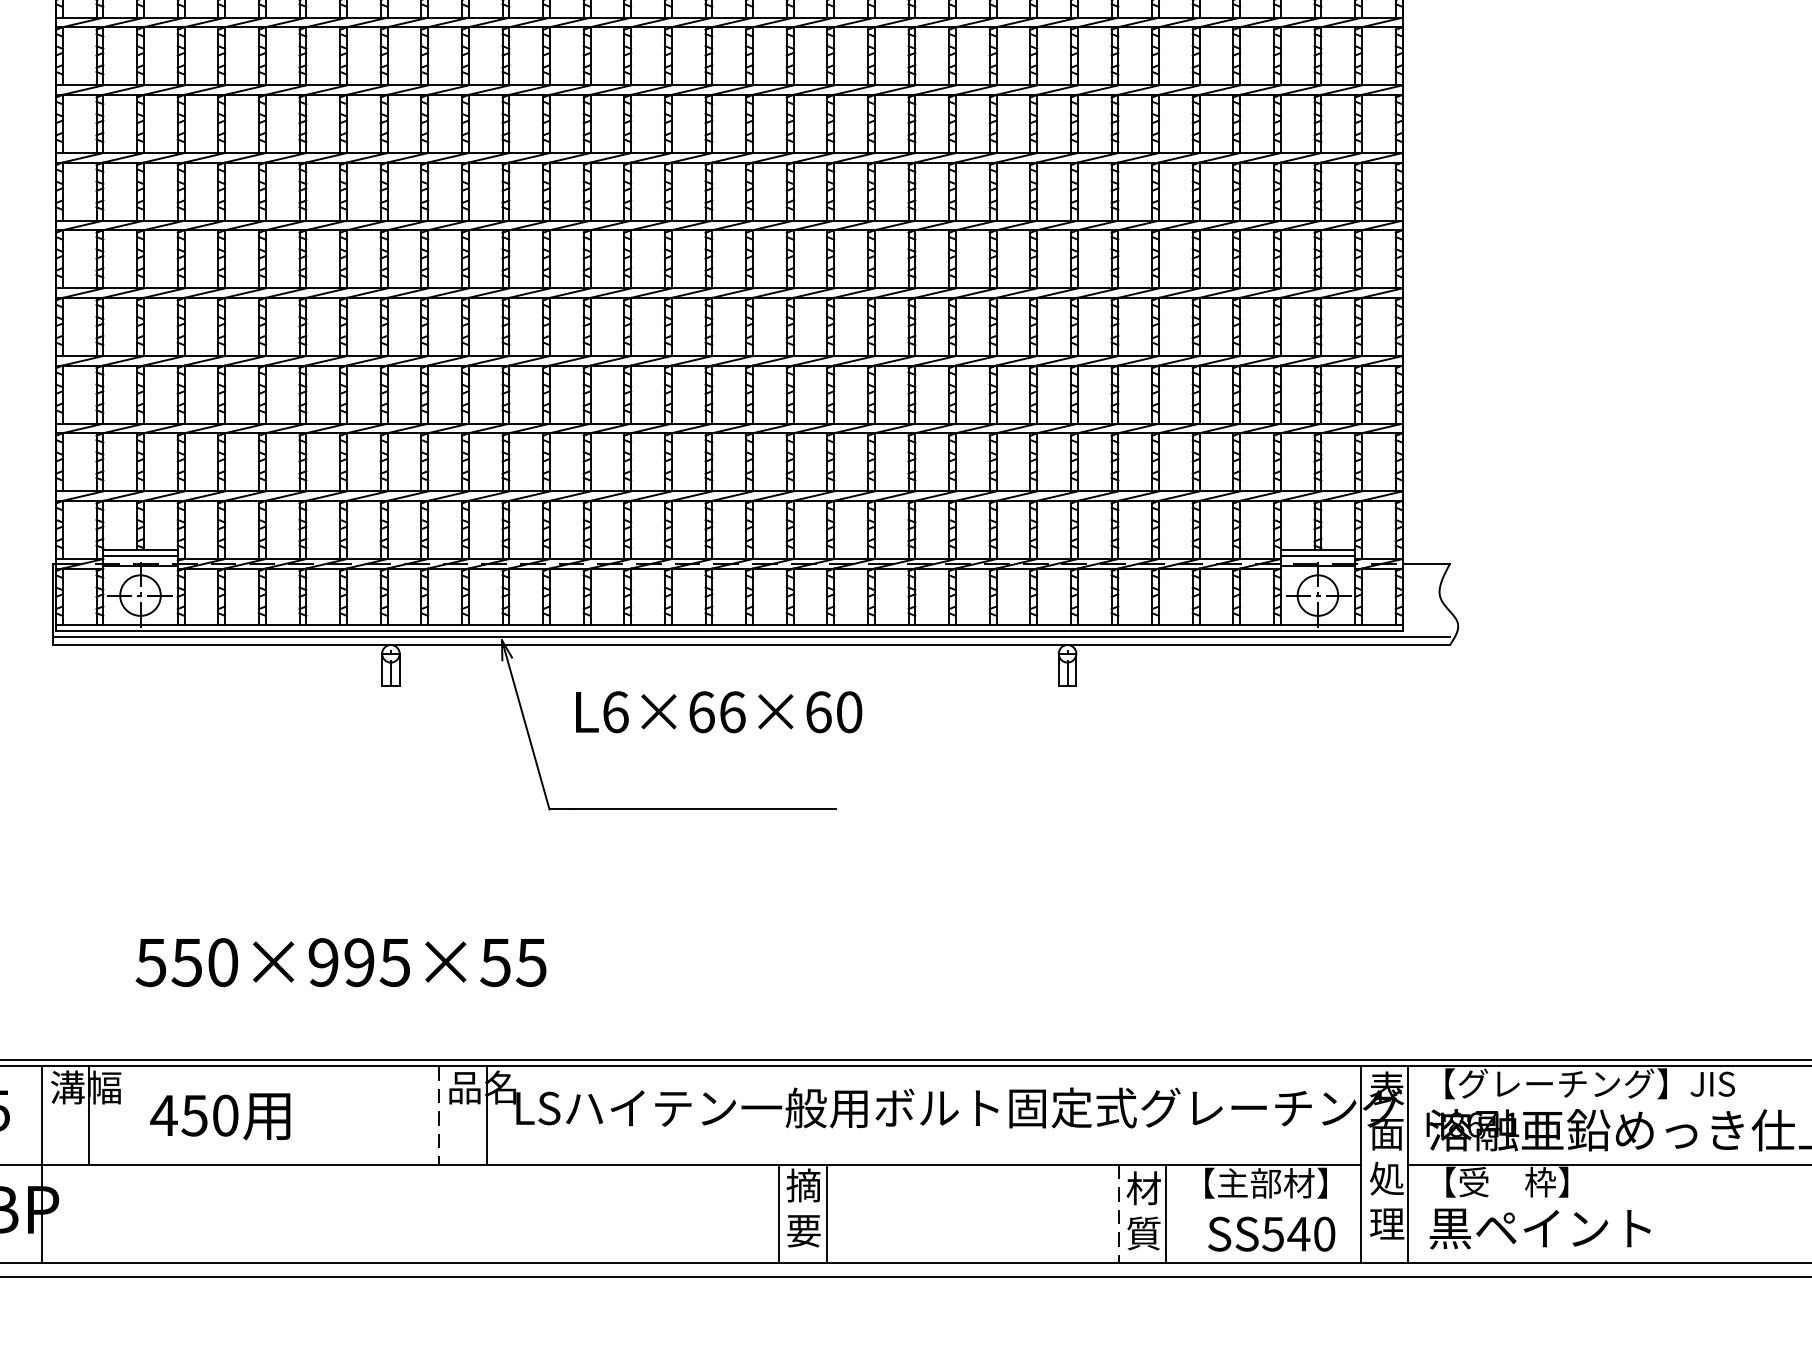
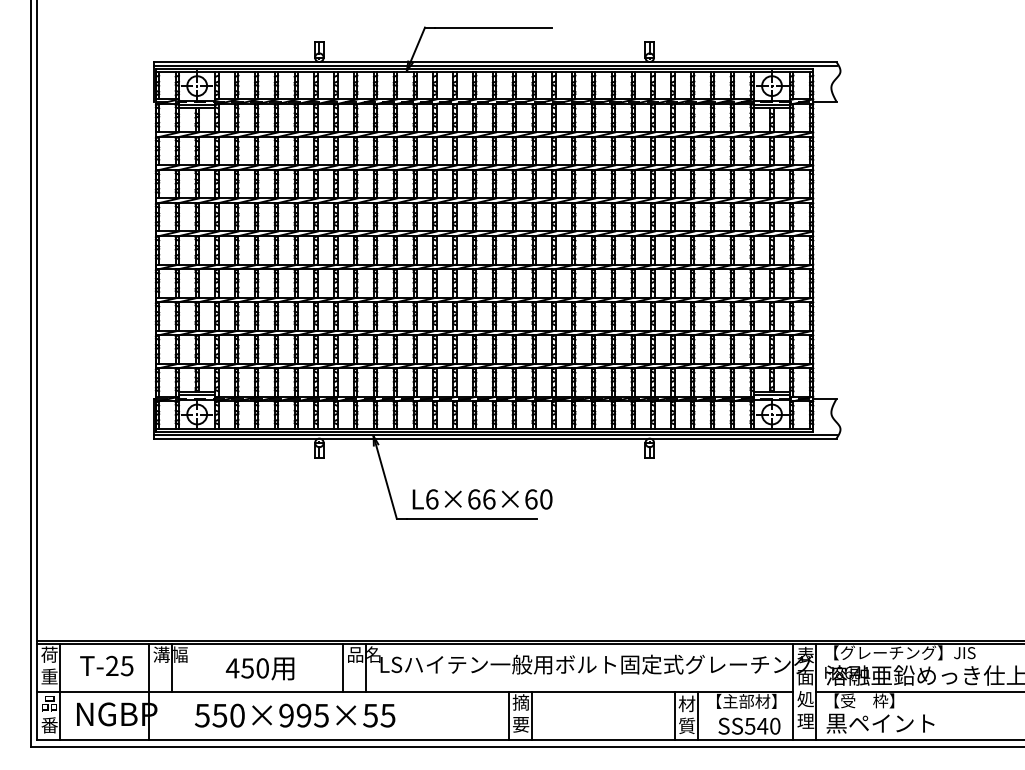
text: (718, 712) -> (482, 499), moved
text: (341, 962) -> (295, 715), moved
text: (219, 1115) -> (259, 668), moved
line: (438, 1115) -> (342, 668), dashed -> solid
line: (1118, 1214) -> (674, 716), dashed -> solid

